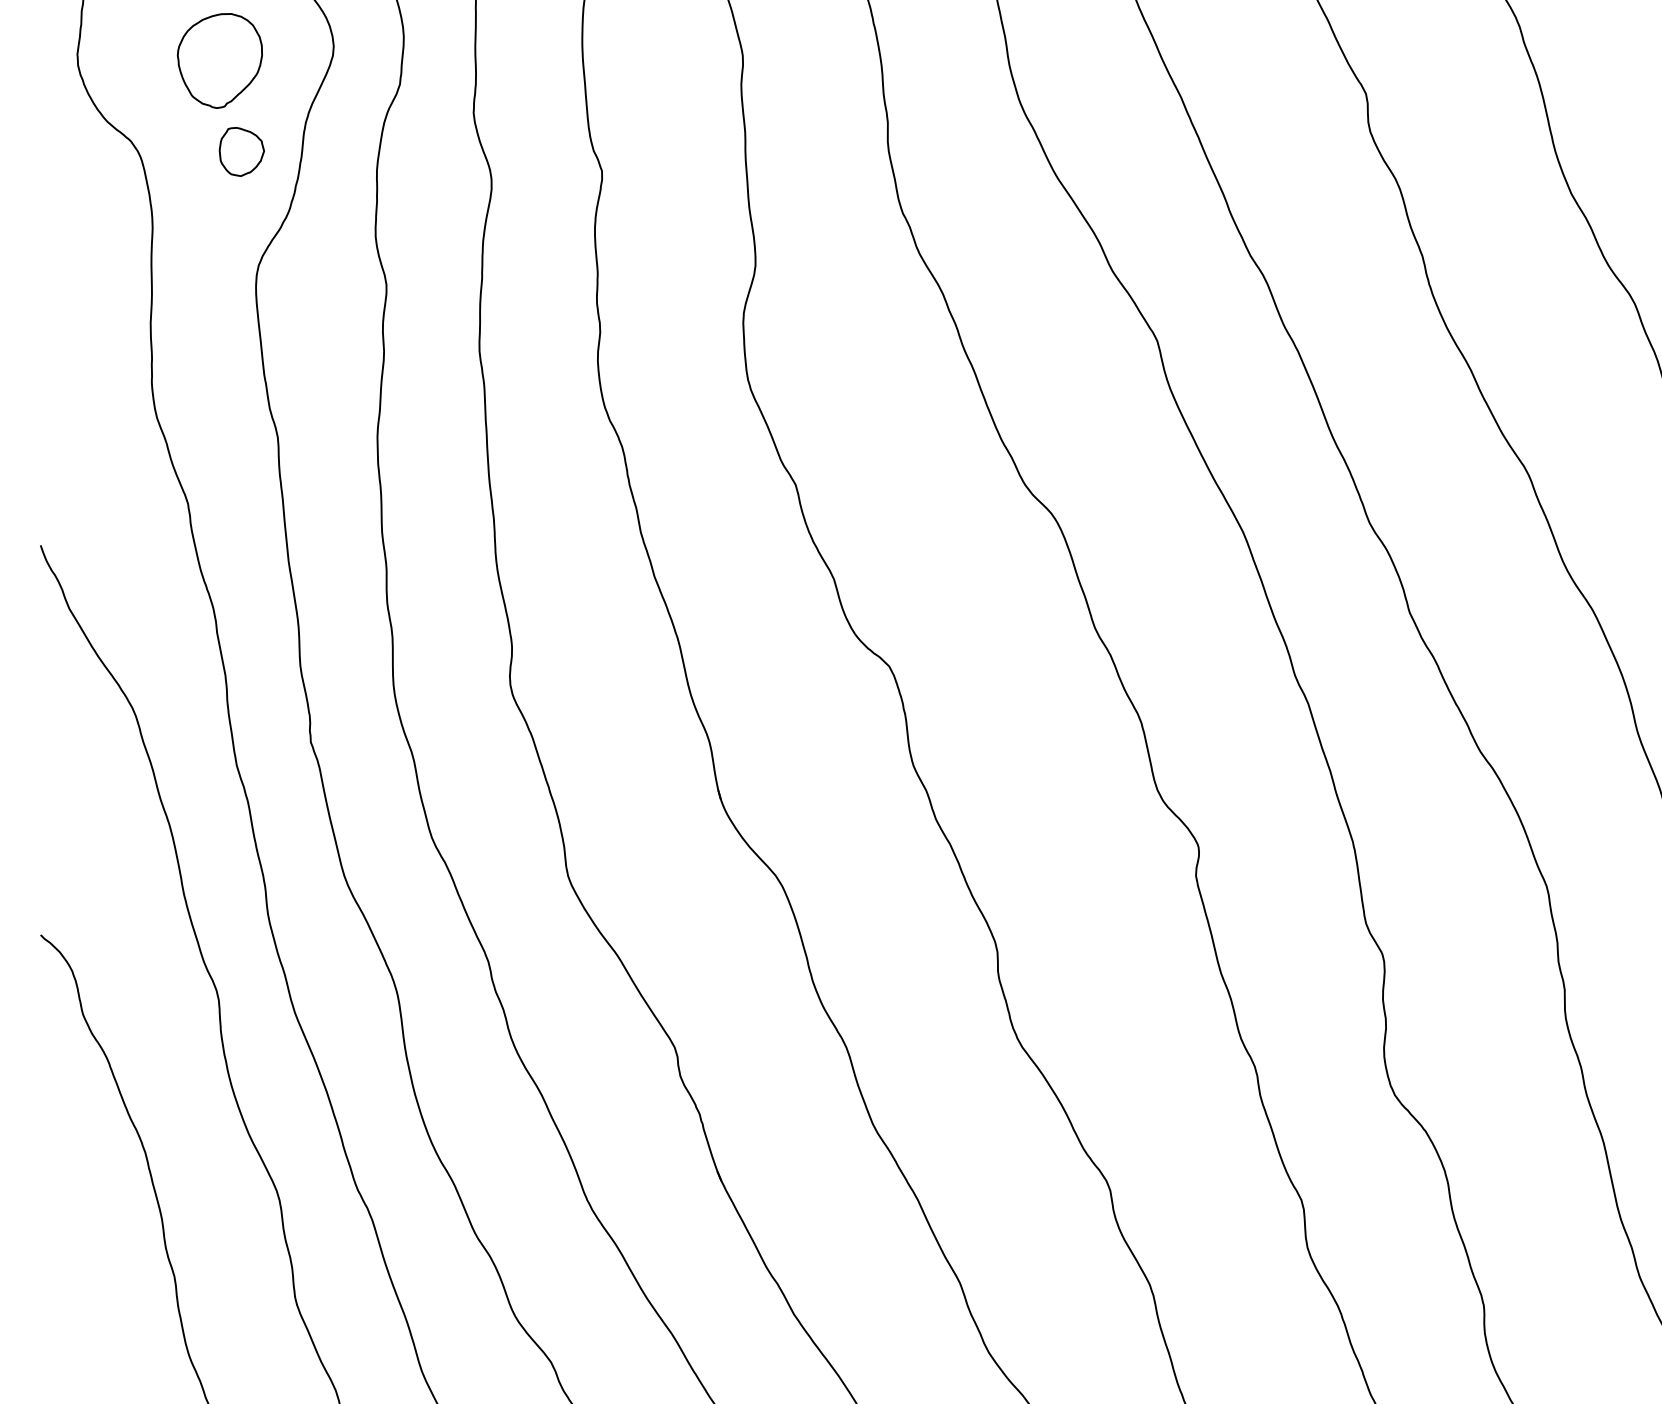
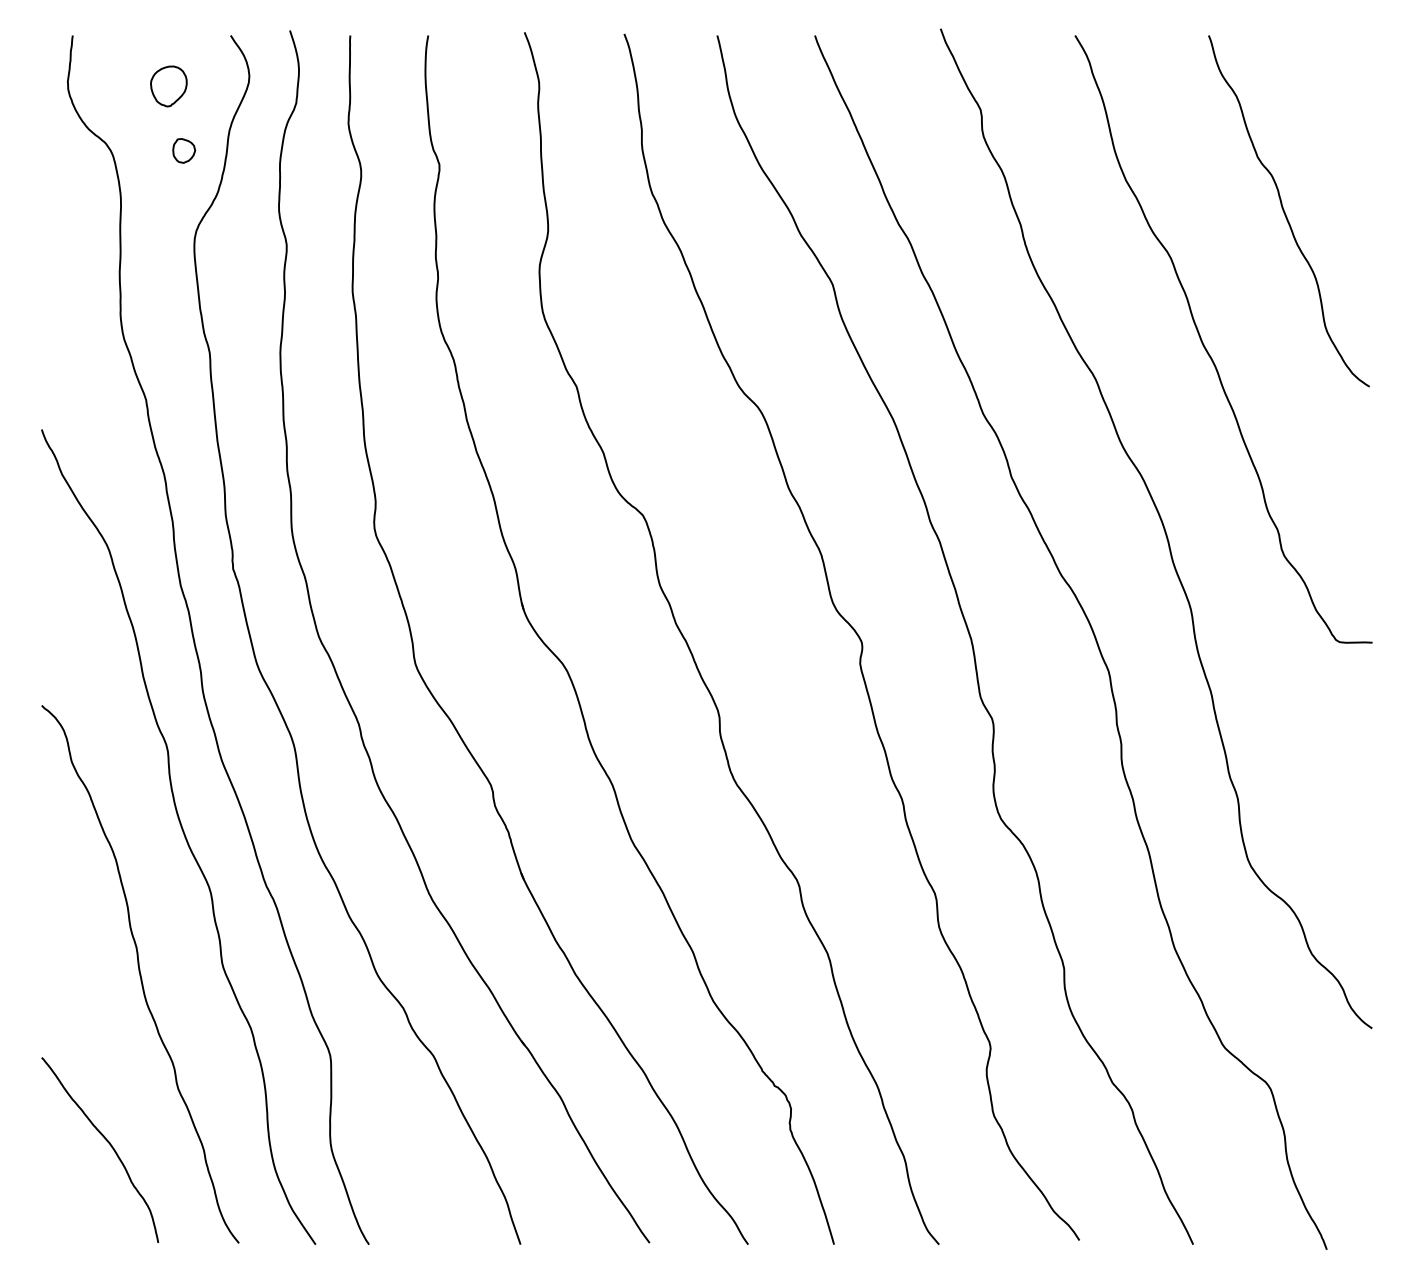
part: (219, 61) -> (168, 86), size x0.6
part: (240, 151) -> (183, 150), size x0.7

